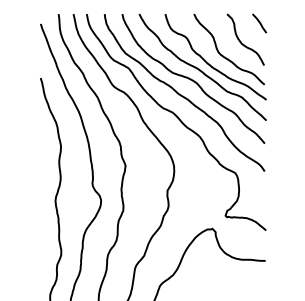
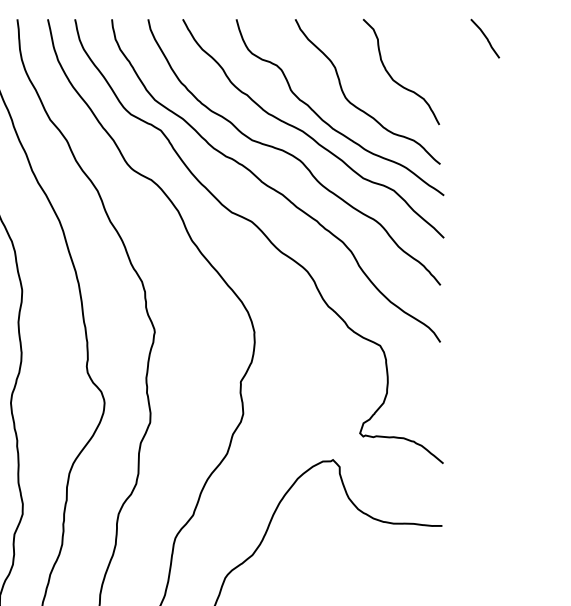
line: (259, 23) -> (485, 38), moved

